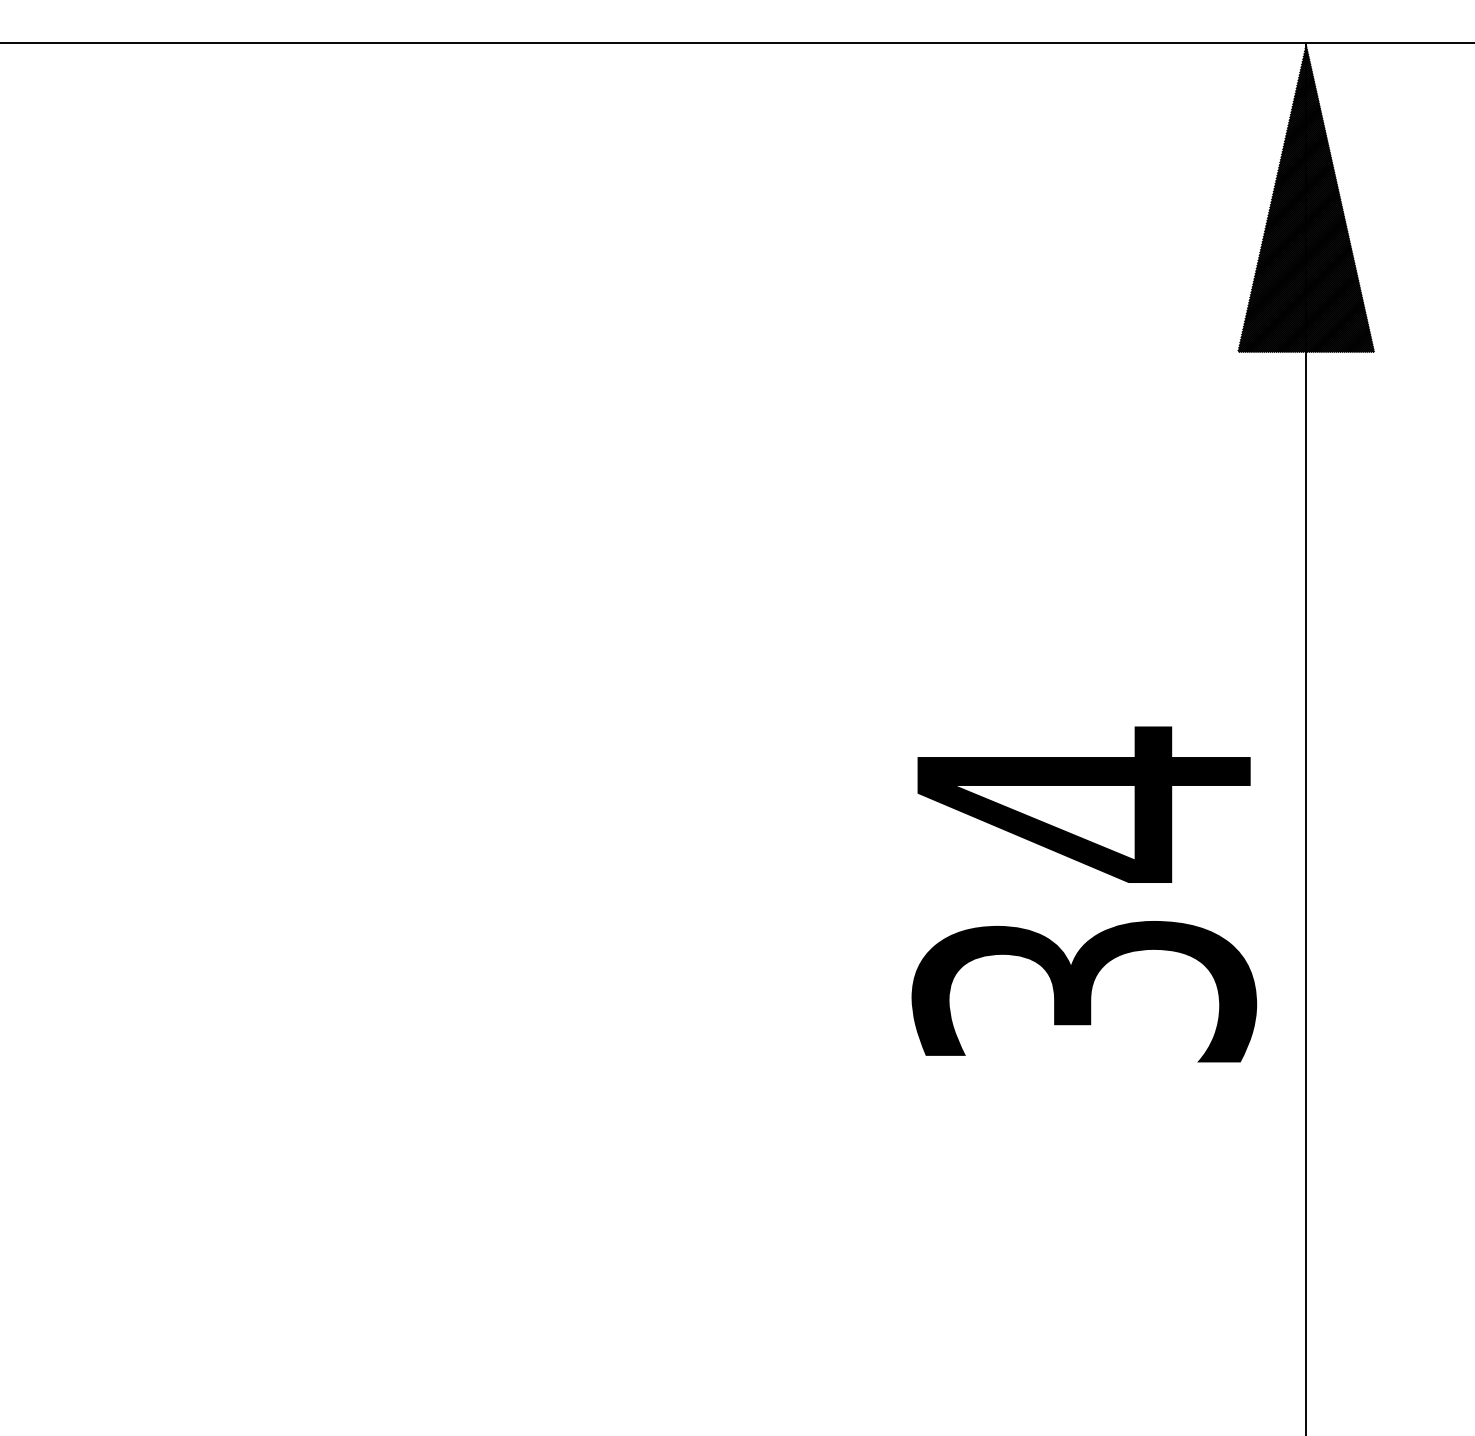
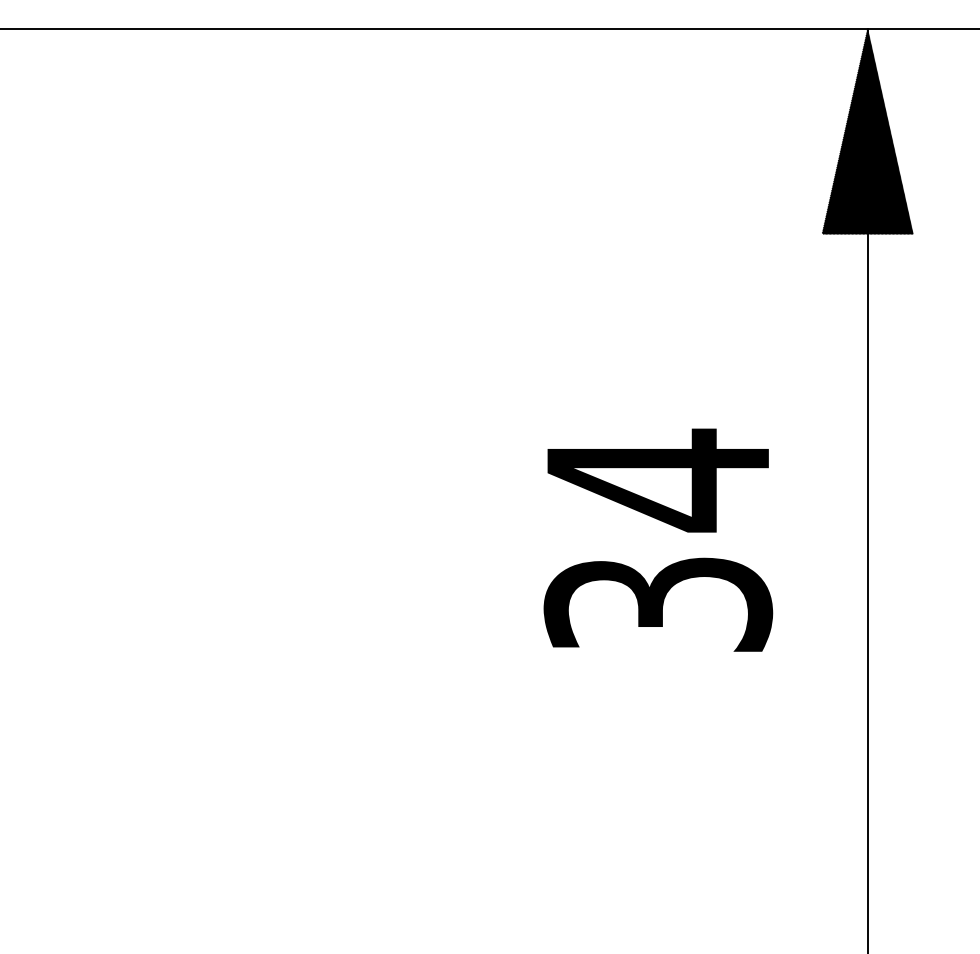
text: (1084, 893) -> (658, 539), moved

